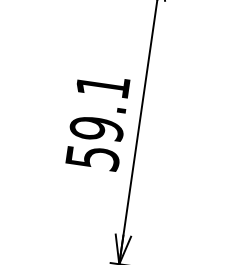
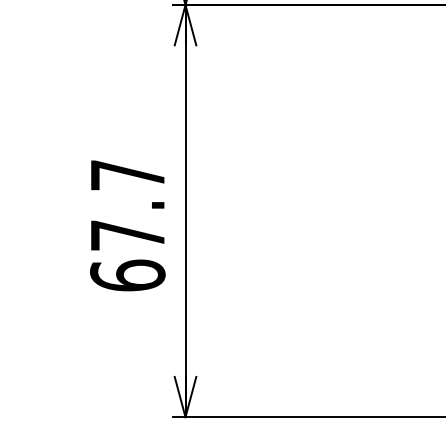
text: (97, 121) -> (127, 225), 59.1 -> 67.7

